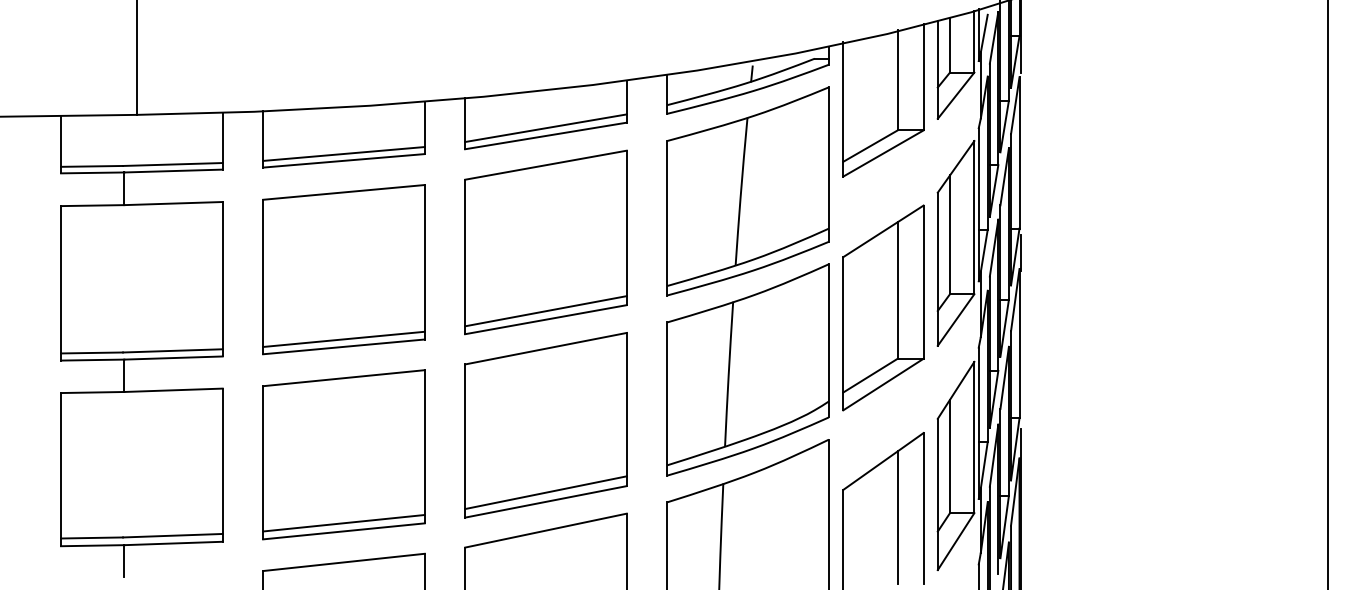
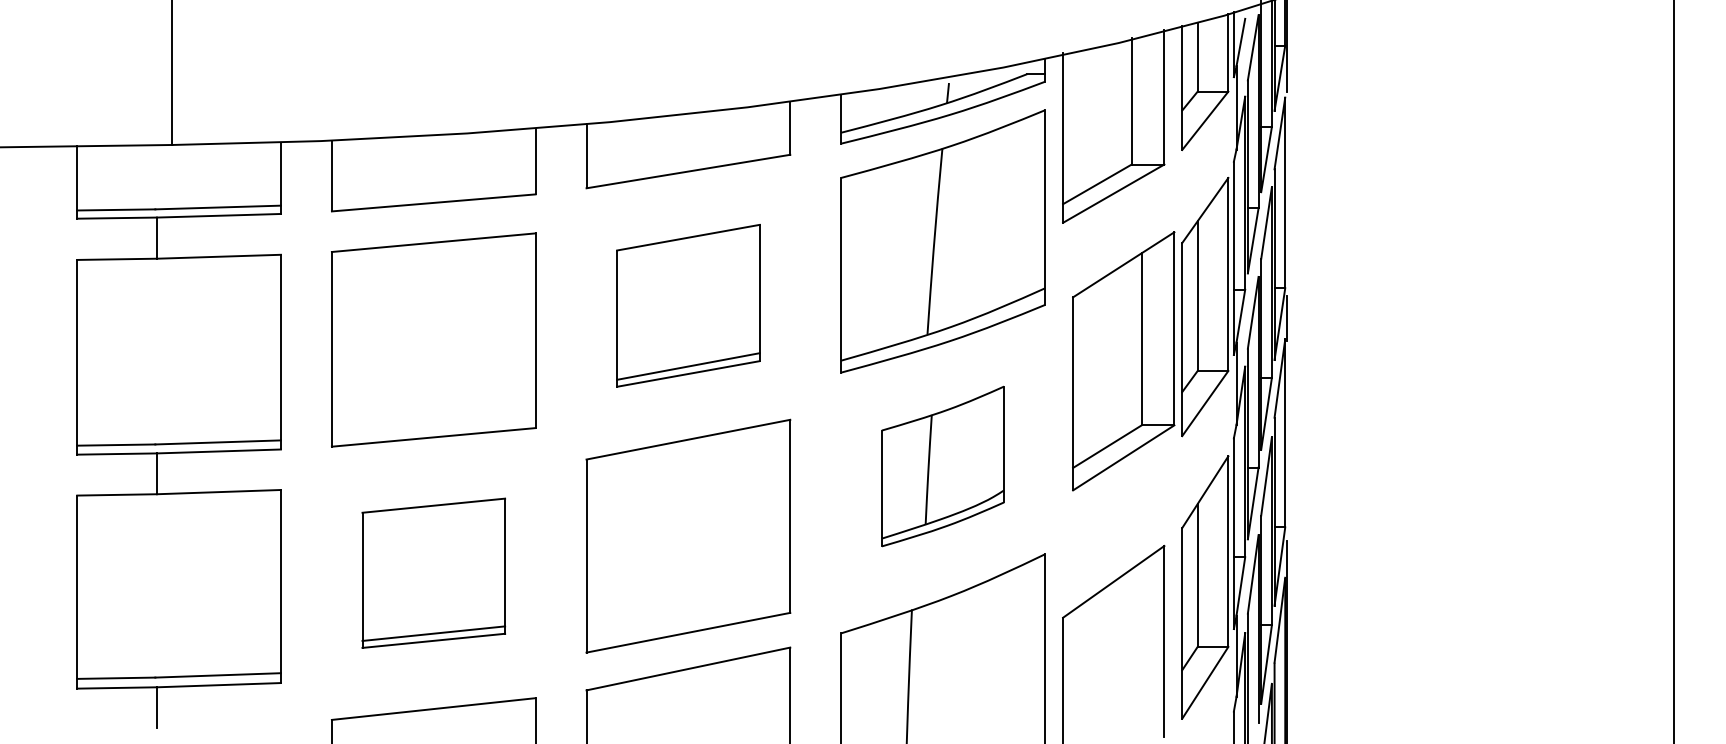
line: (546, 127) -> (688, 161), removed
line: (343, 154) -> (433, 194), removed
part: (546, 242) -> (688, 305), size x0.7
part: (883, 308) -> (1123, 361), moved
line: (343, 339) -> (433, 427), removed
part: (747, 369) -> (942, 466), size x0.6
part: (343, 454) -> (433, 572), size x0.7
line: (546, 492) -> (688, 620), removed
line: (897, 517) -> (1131, 652), removed

